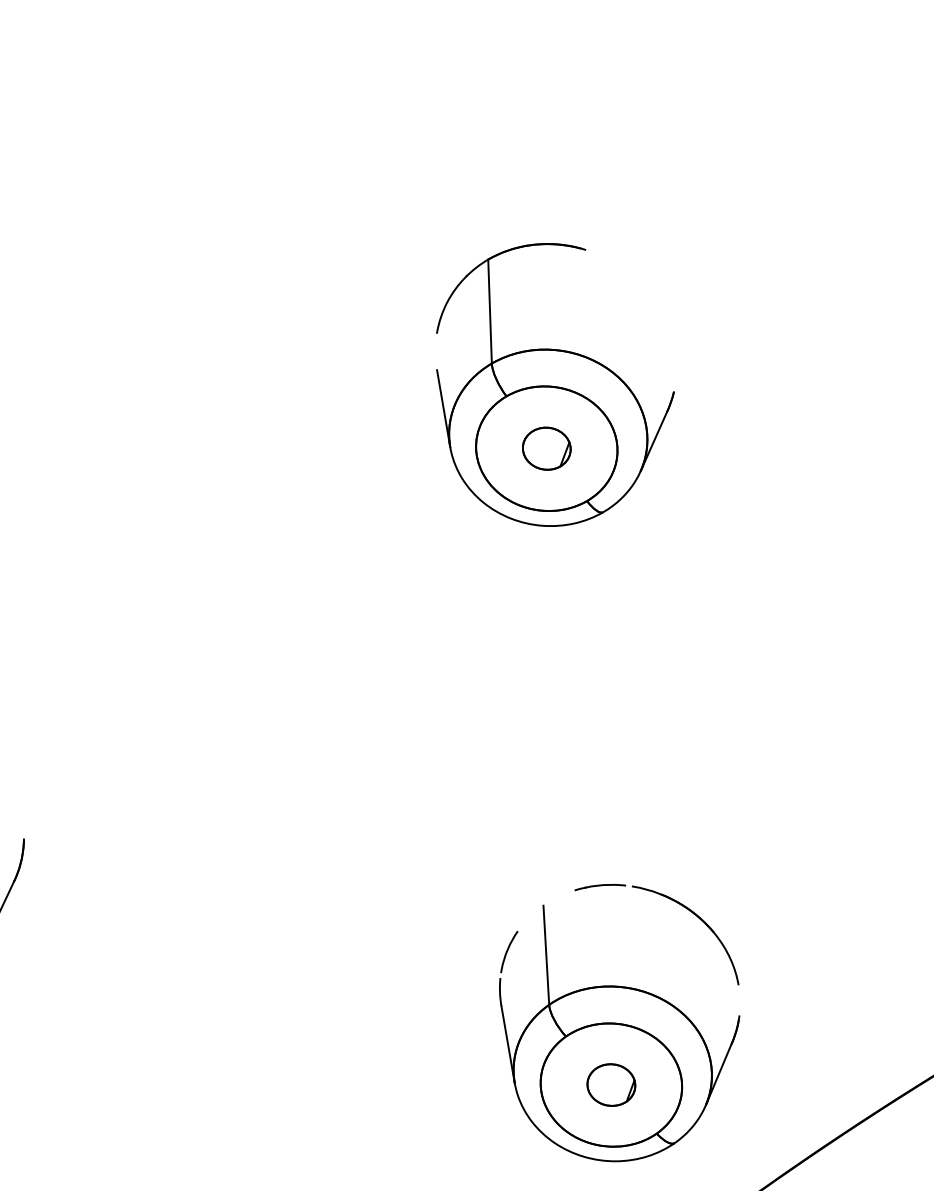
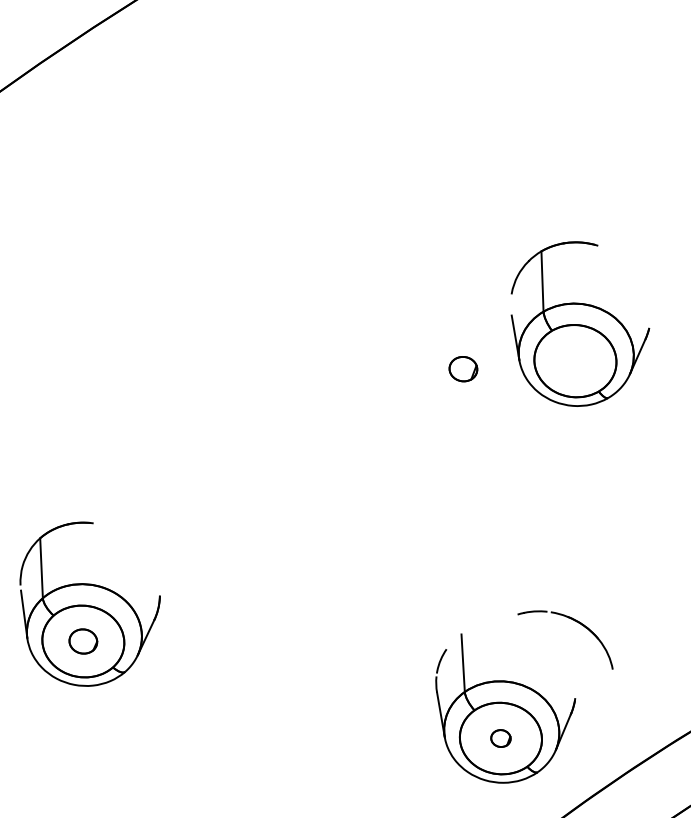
part: (555, 383) -> (580, 323), moved
part: (672, 902) -> (574, 621), moved
part: (610, 1084) -> (500, 738), size x0.7

